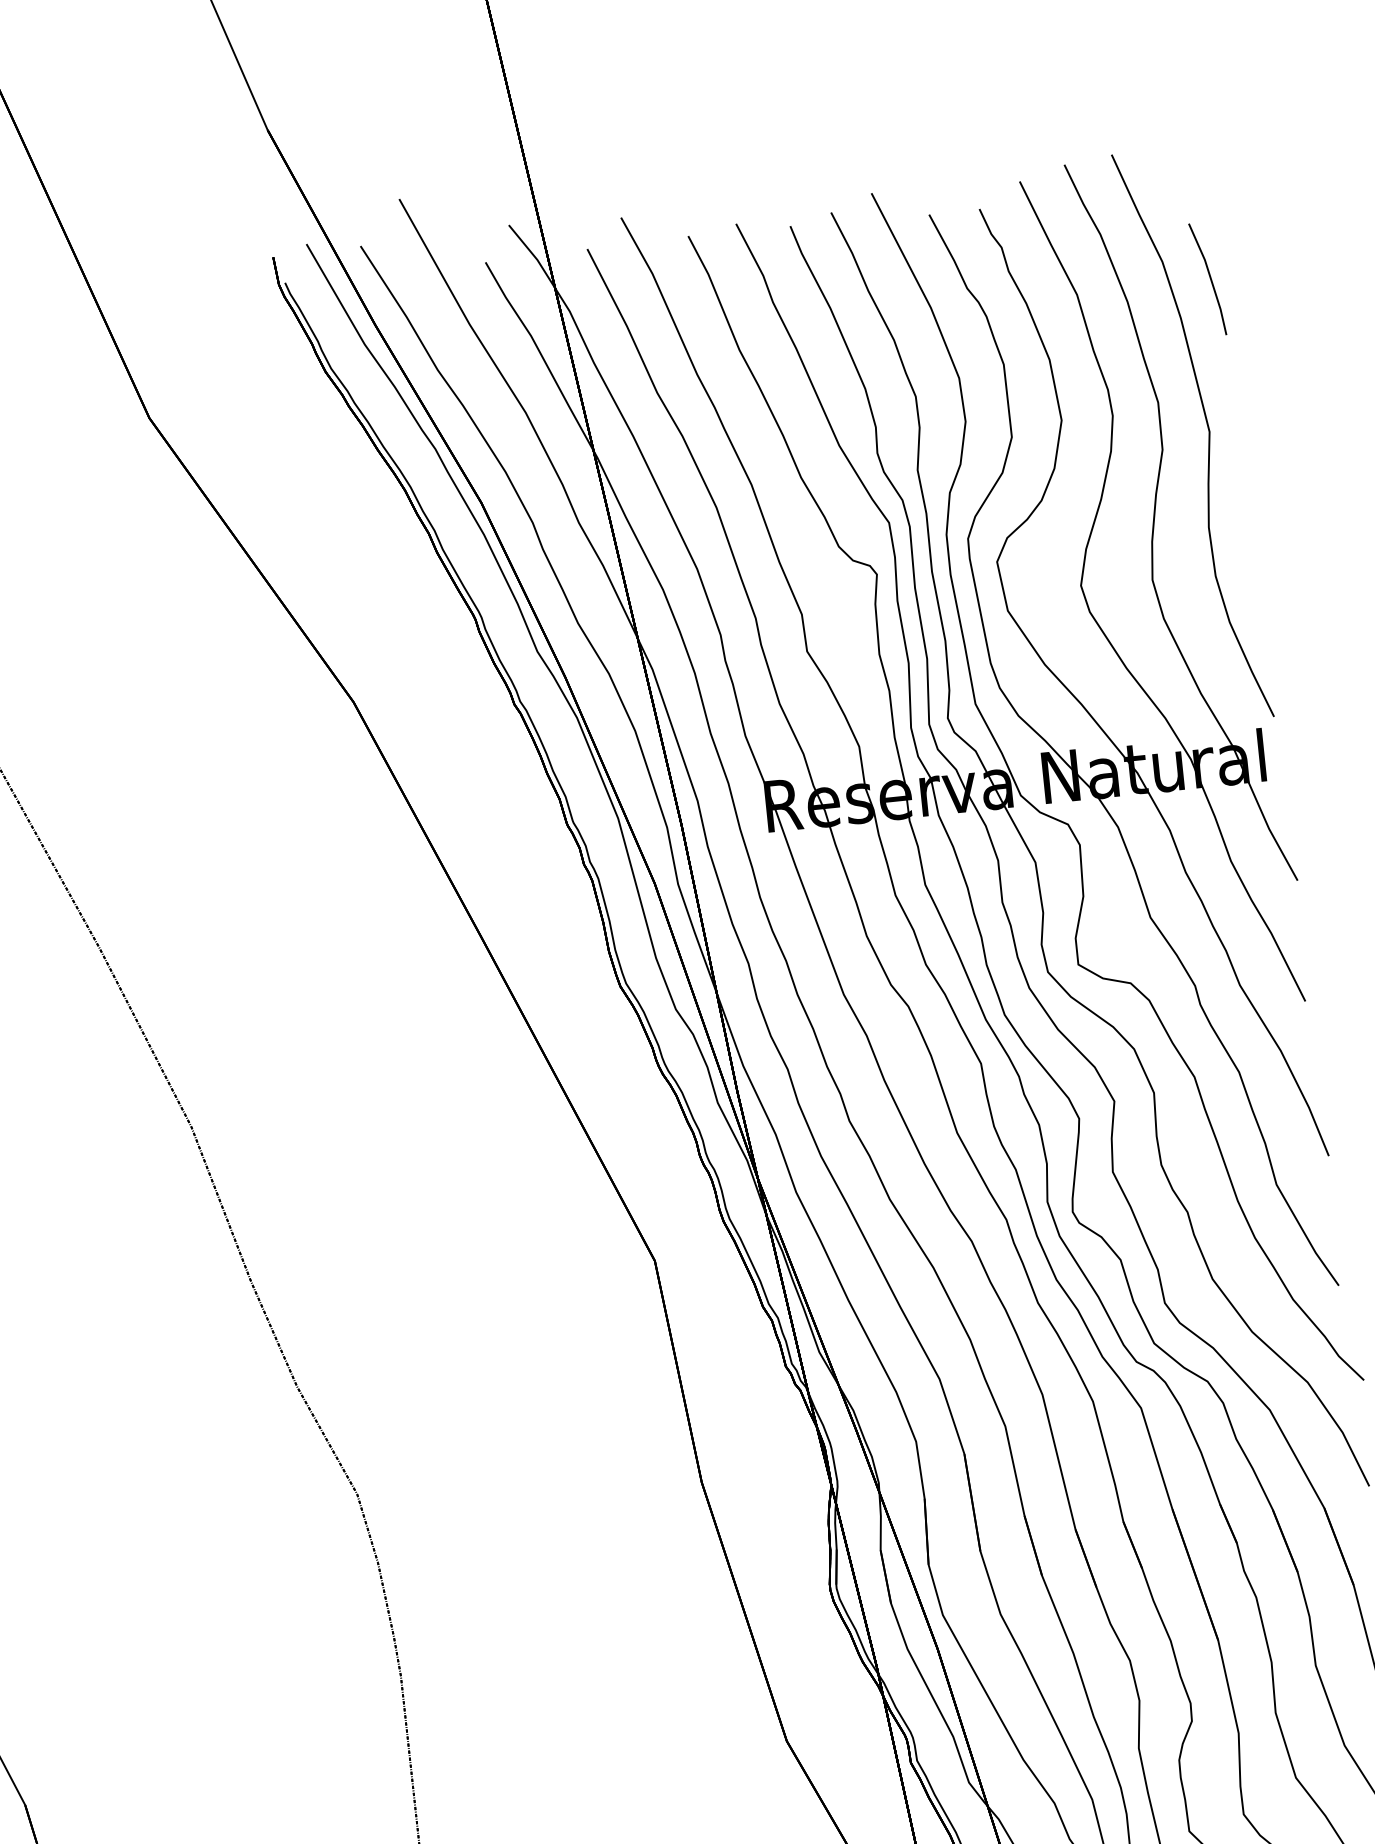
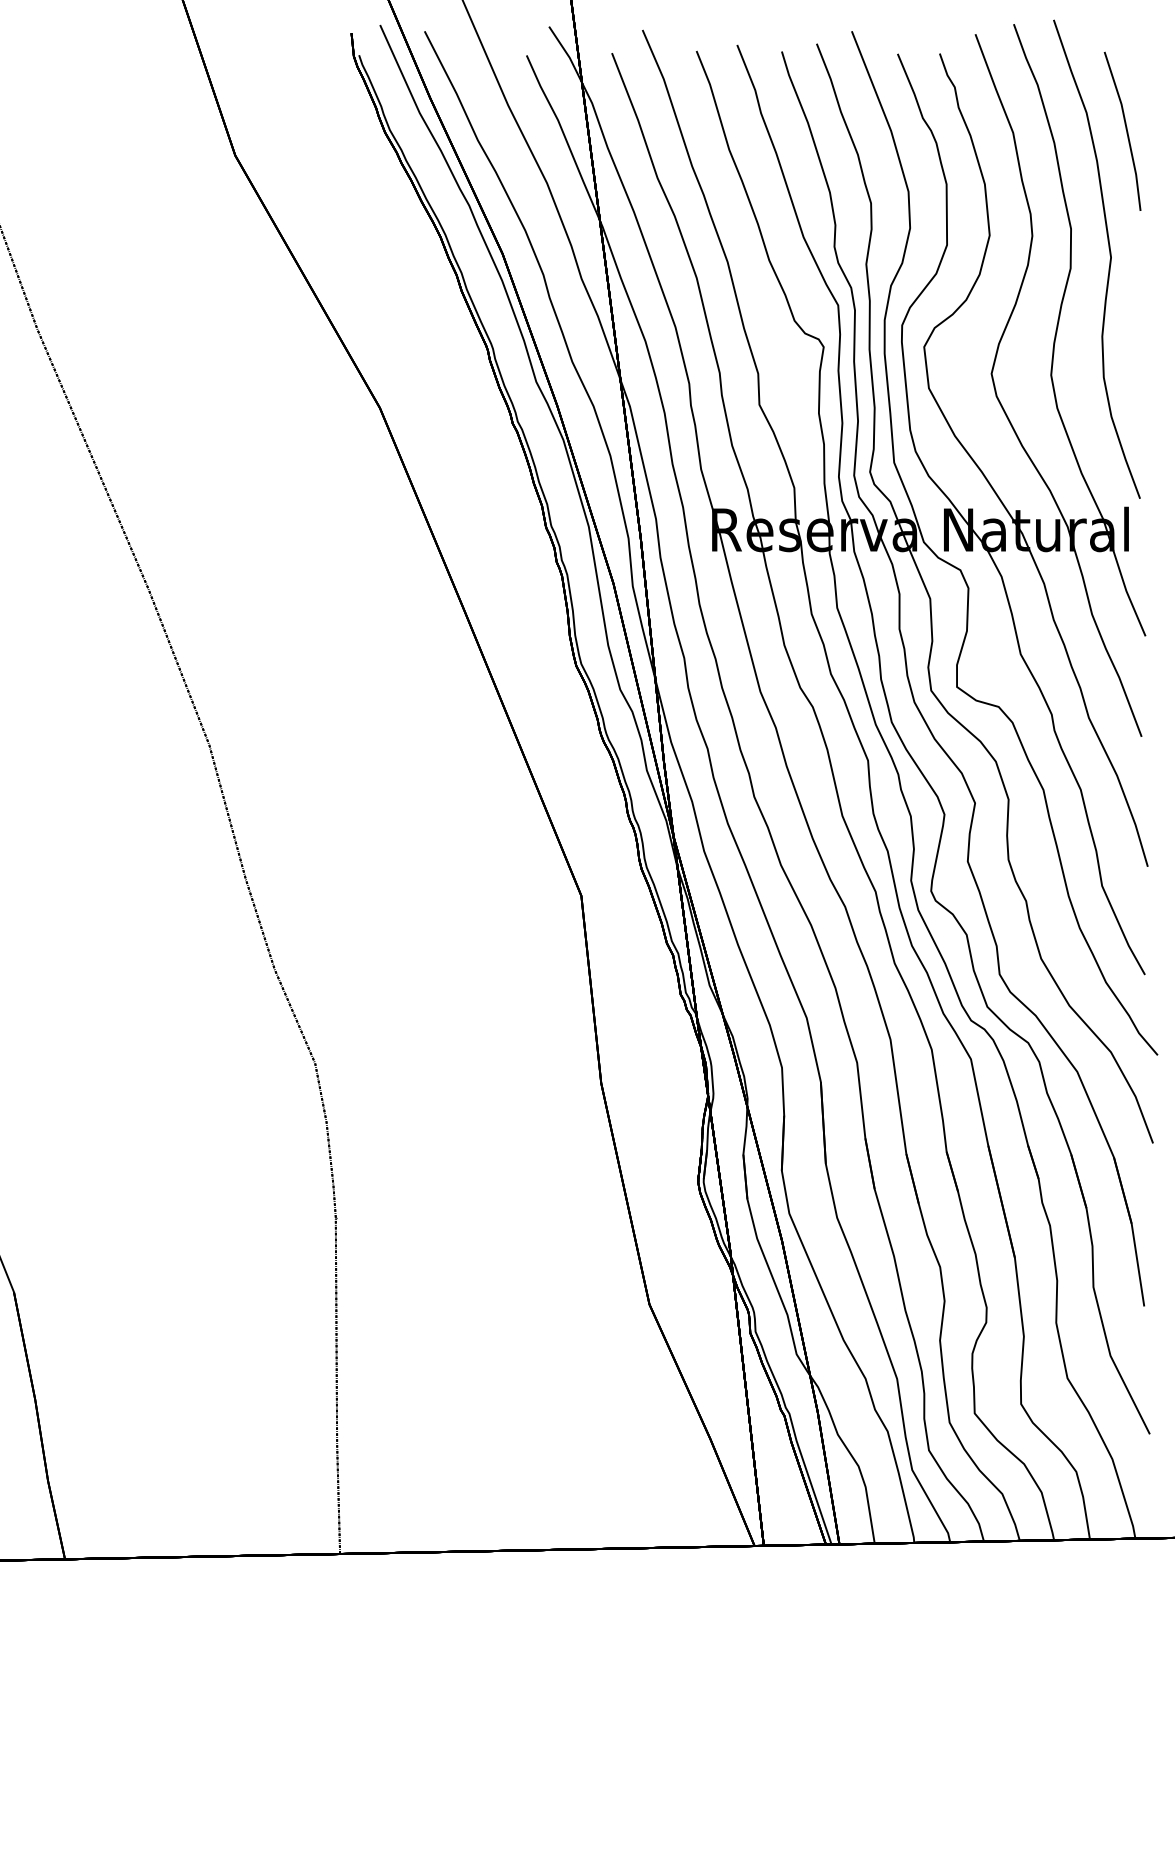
part: (1207, 278) -> (1122, 130), size x1.67

